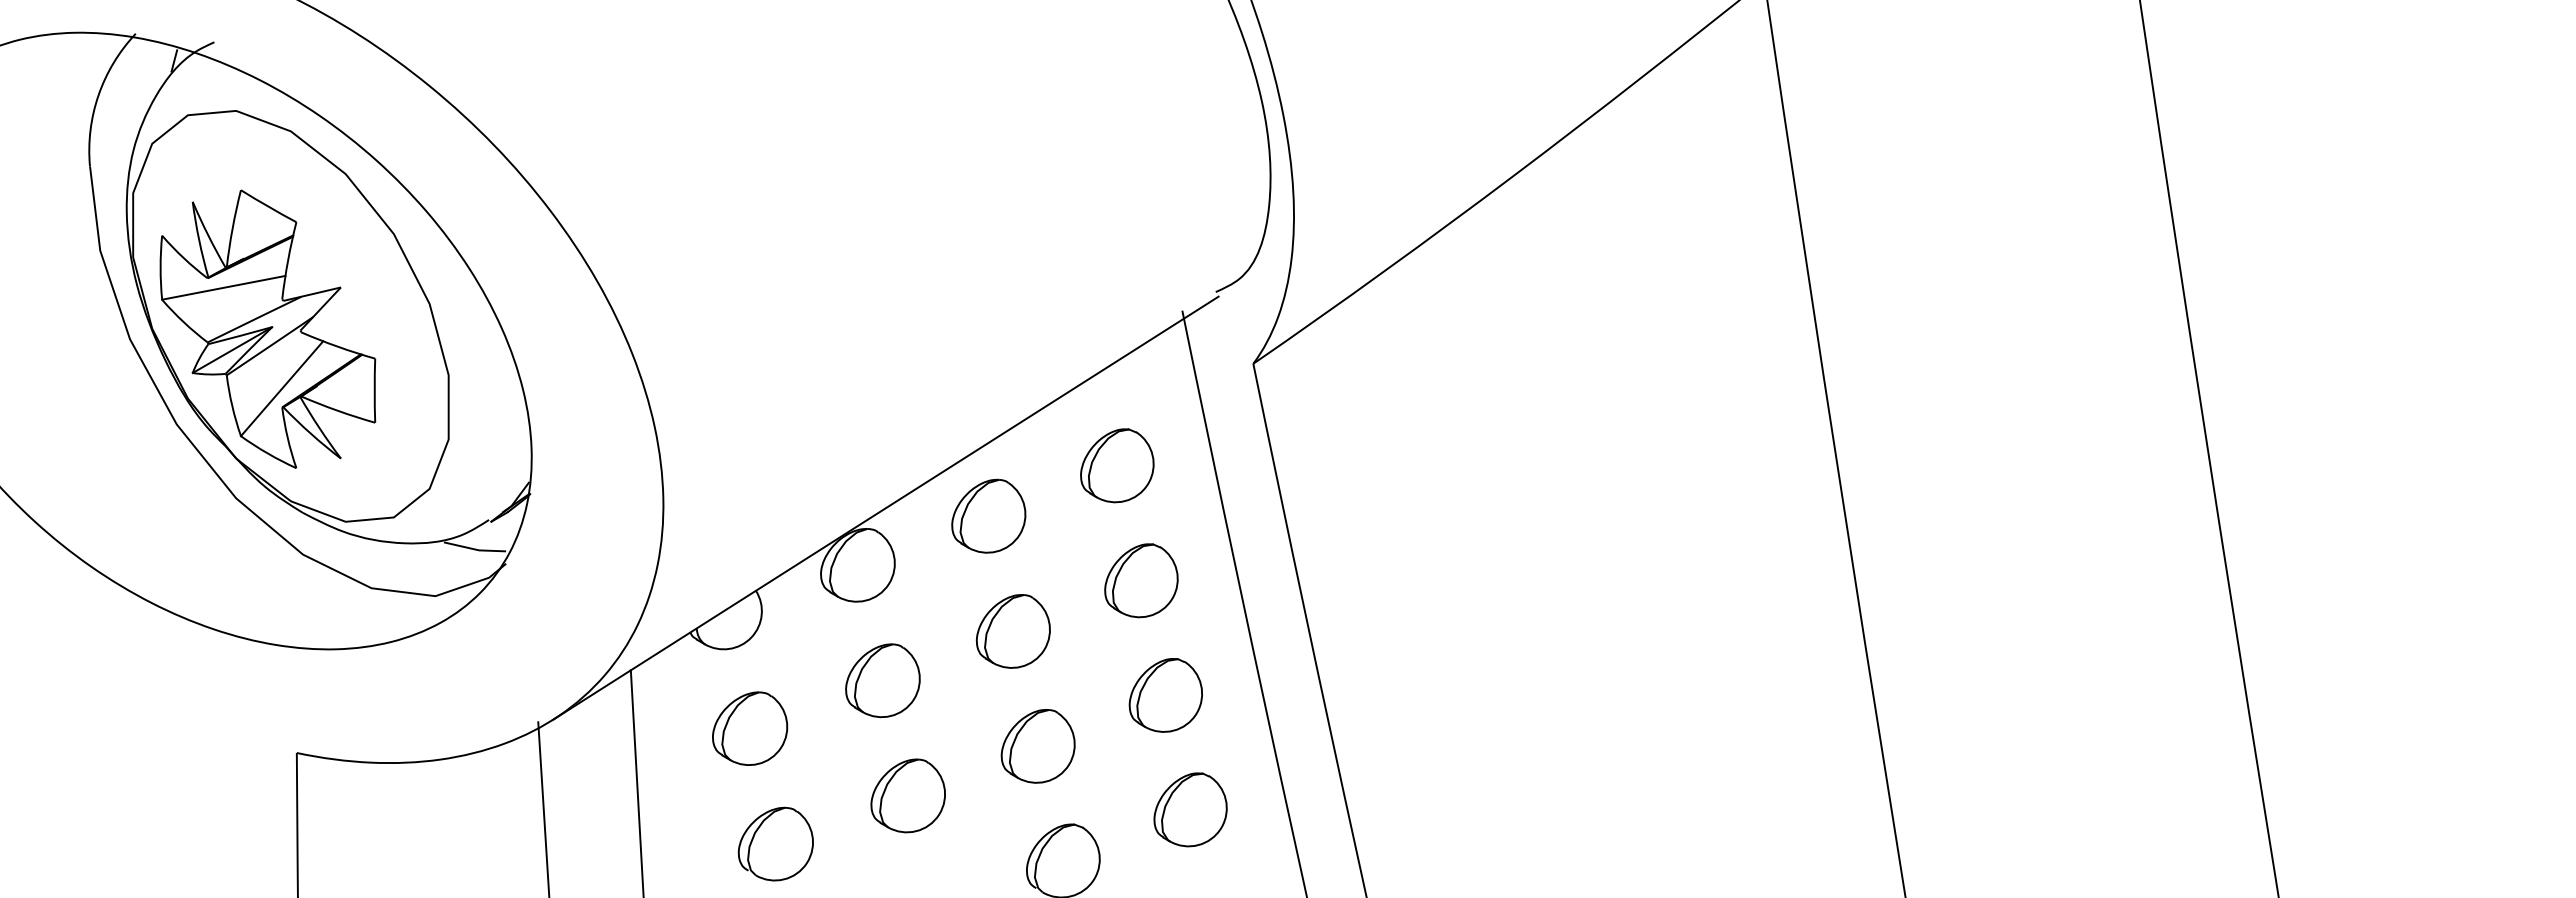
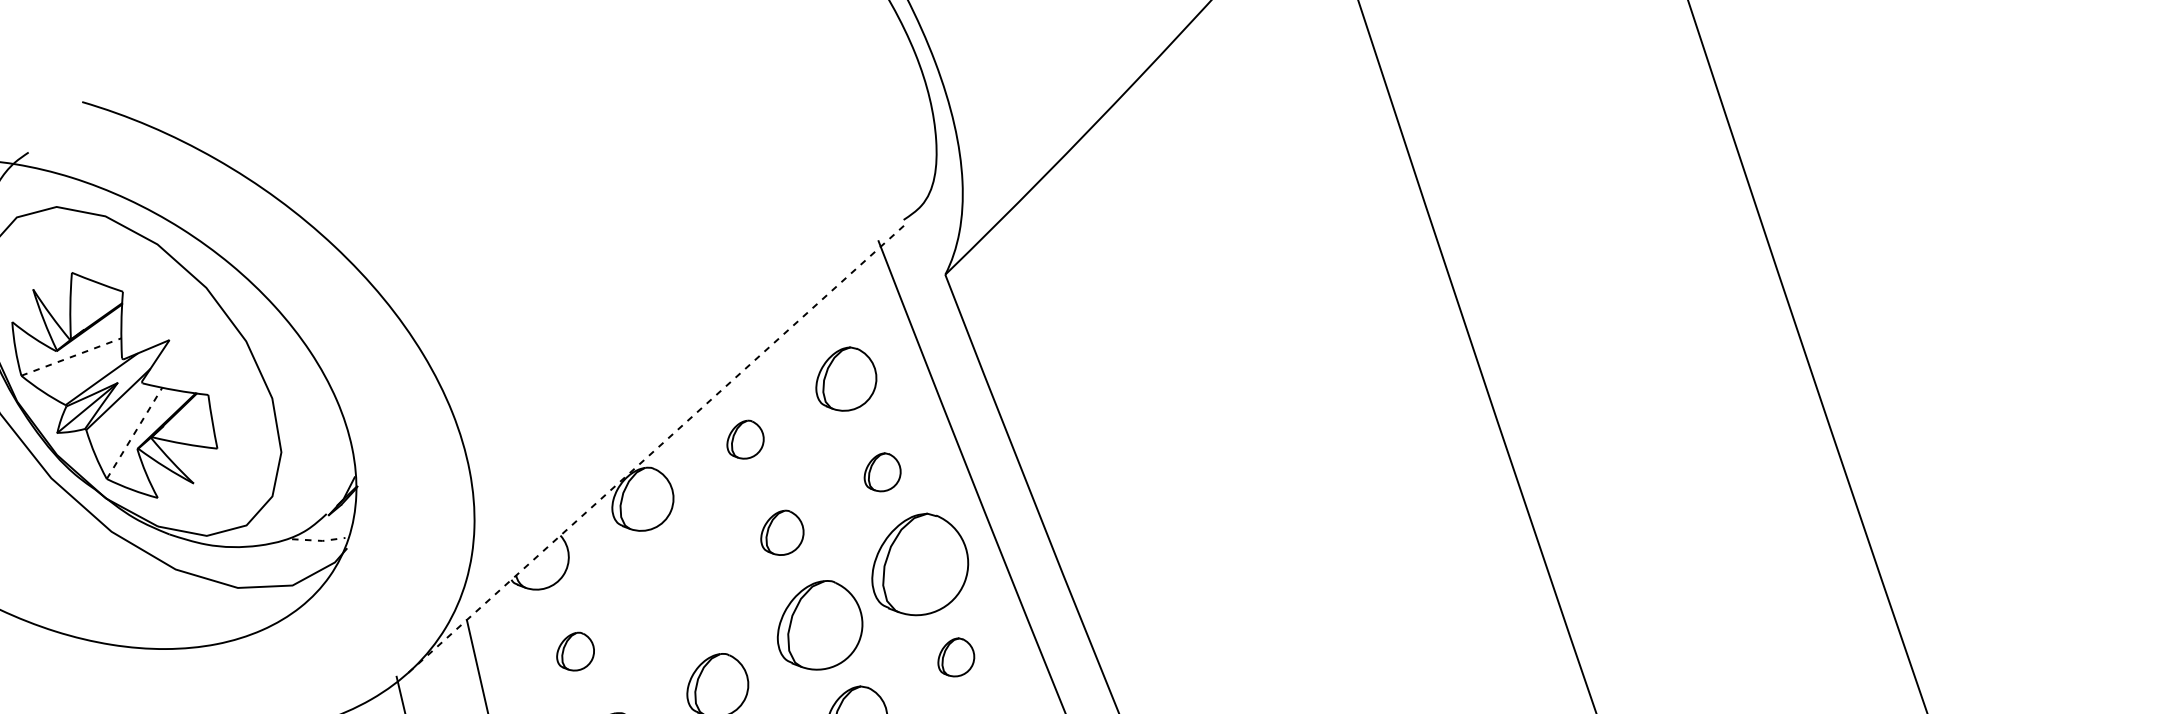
line: (223, 287) -> (71, 356), solid -> dashed
line: (282, 388) -> (134, 433), solid -> dashed
line: (885, 508) -> (657, 448), solid -> dashed
part: (988, 515) -> (744, 439), size x0.6
line: (475, 549) -> (319, 540), solid -> dashed
part: (1141, 580) -> (882, 472), size x0.6
part: (1012, 631) -> (781, 533), size x0.7
part: (882, 680) -> (679, 592), removed
part: (1165, 695) -> (918, 565), size x1.6
part: (750, 728) -> (575, 651), size x0.6
part: (1037, 746) -> (818, 626), size x1.4
part: (1190, 809) -> (955, 657), size x0.6

